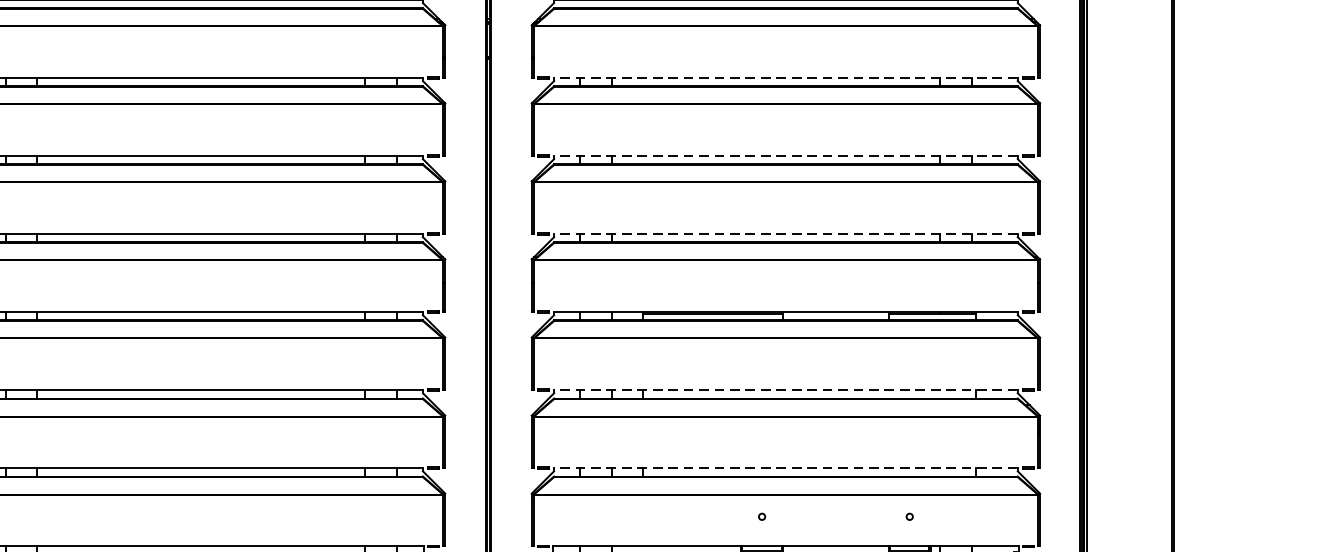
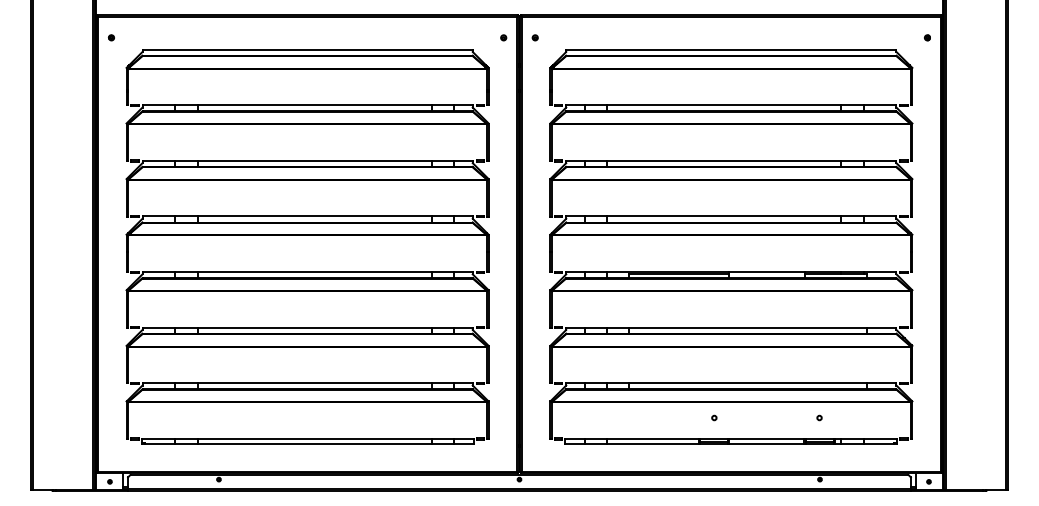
line: (784, 78) -> (730, 105), dashed -> solid
line: (784, 155) -> (730, 160), dashed -> solid
line: (784, 233) -> (730, 216), dashed -> solid
line: (784, 389) -> (730, 327), dashed -> solid
line: (784, 468) -> (730, 383), dashed -> solid

